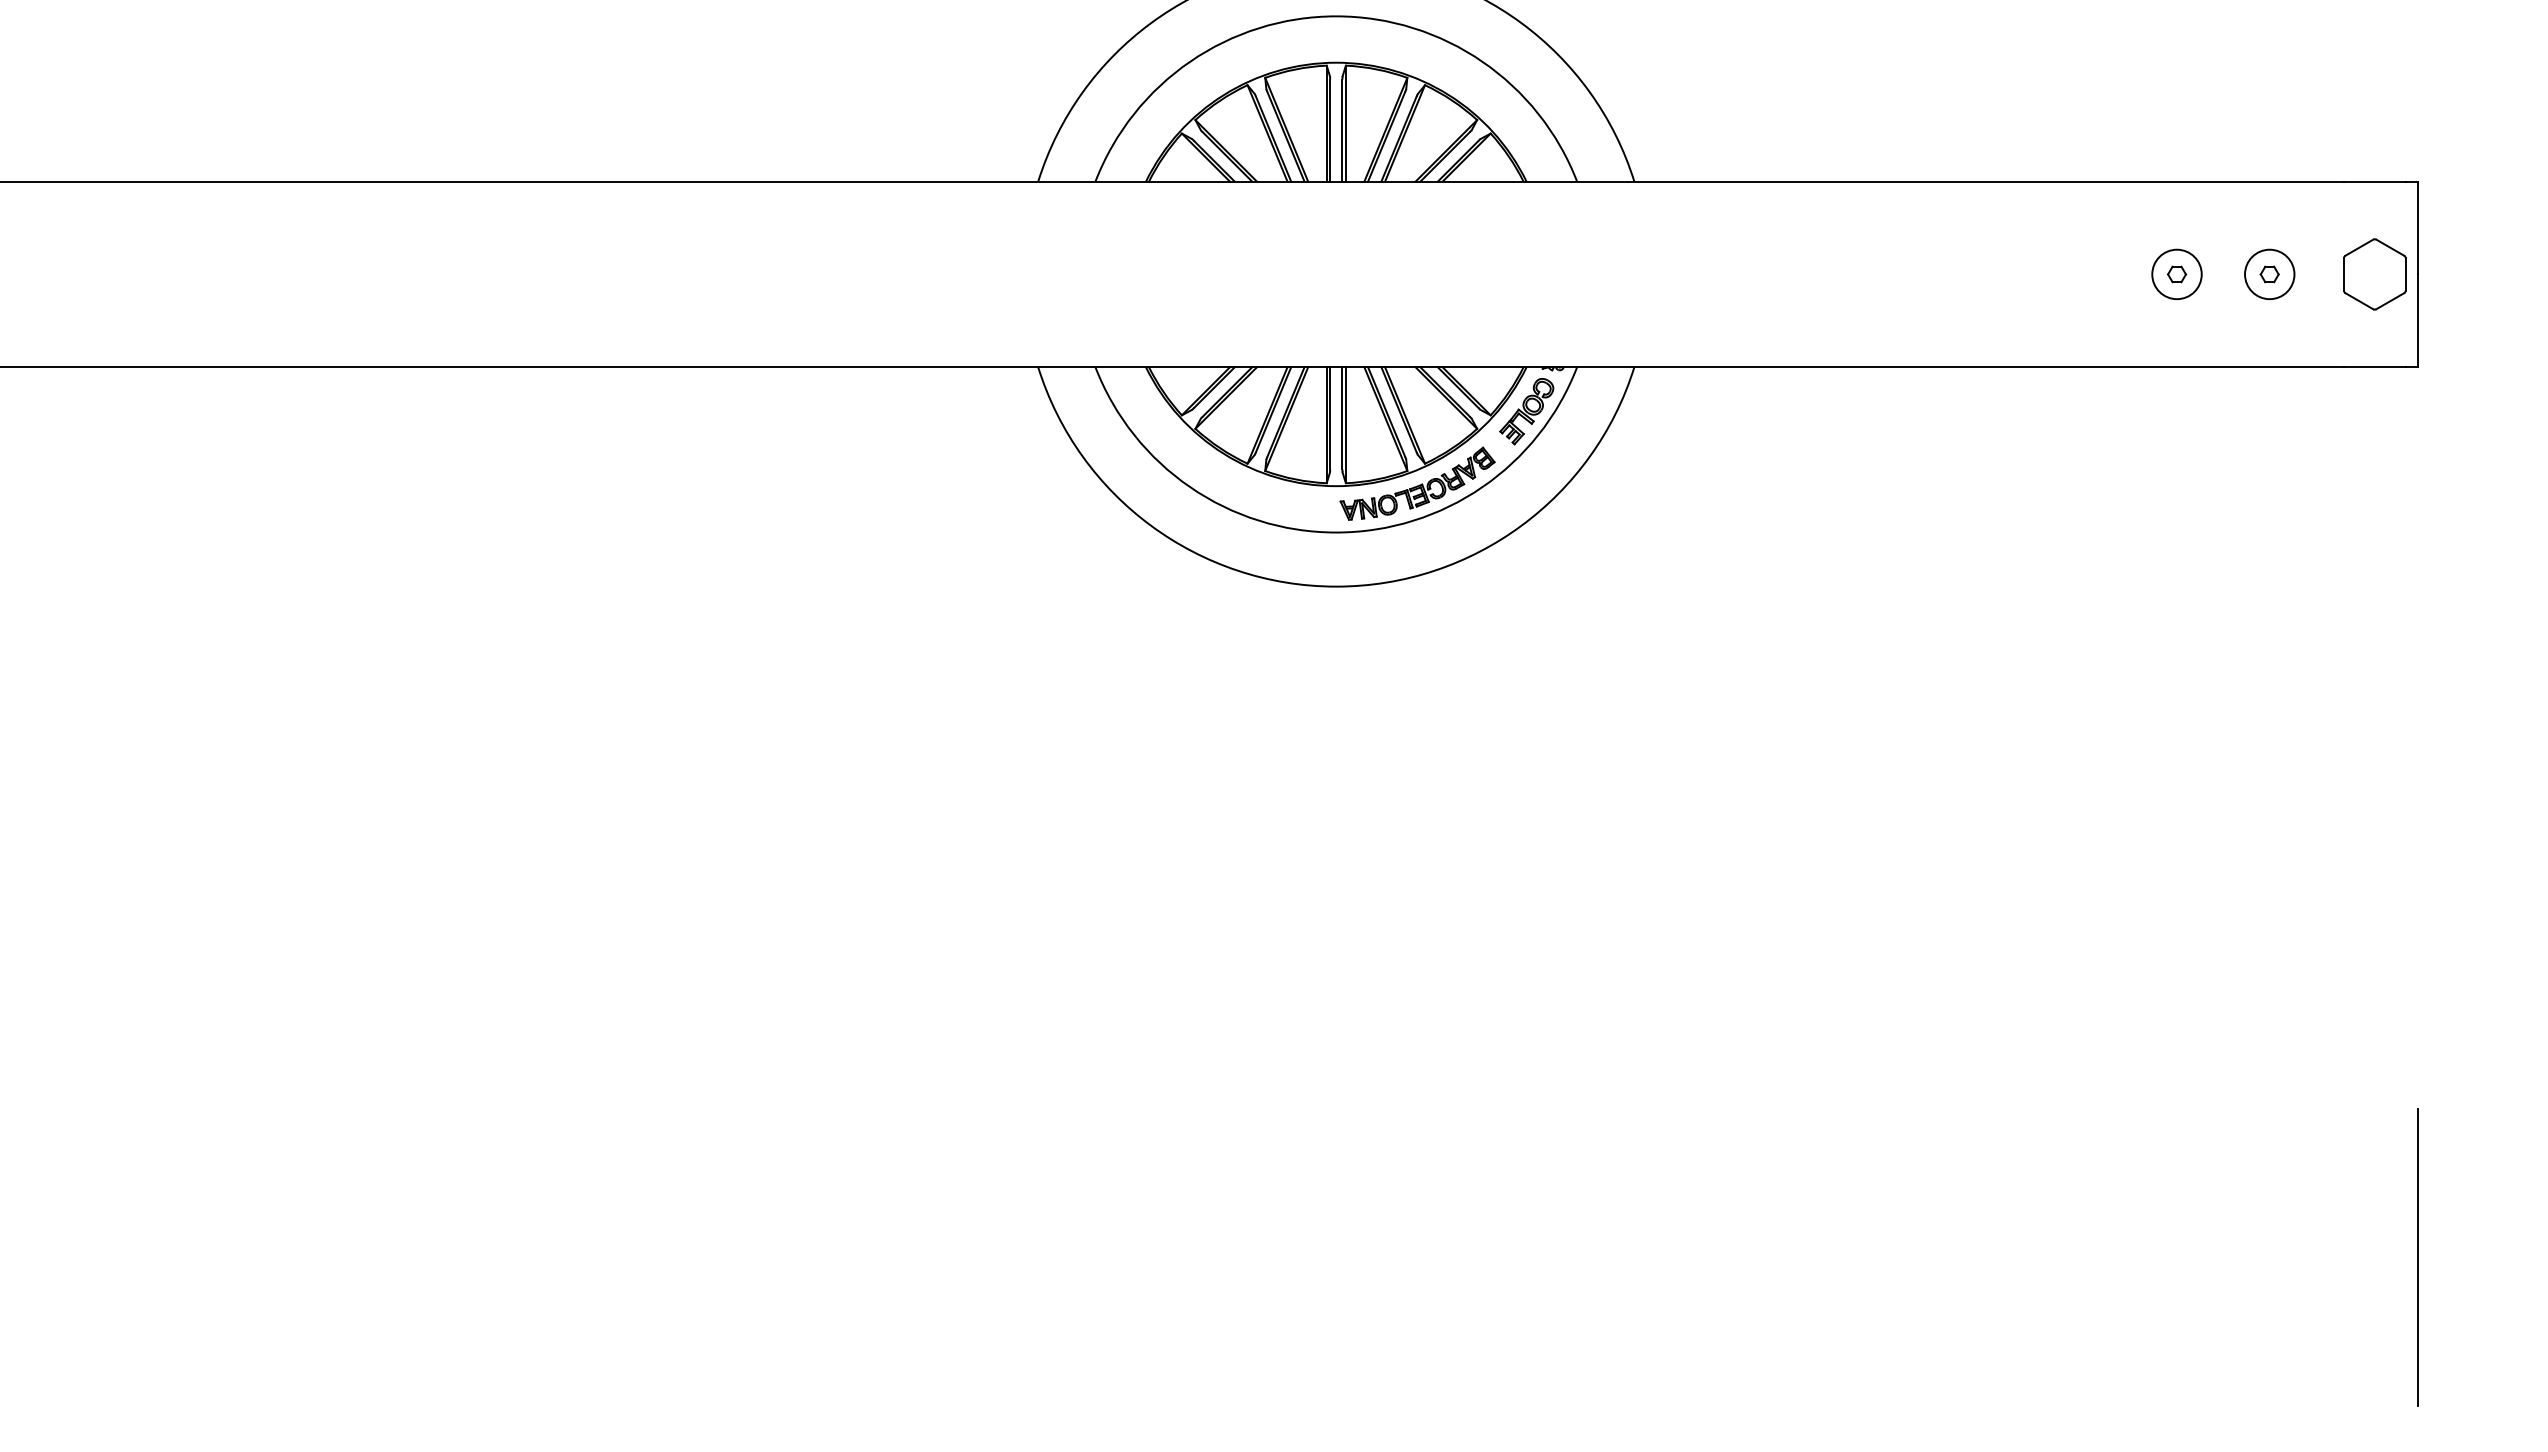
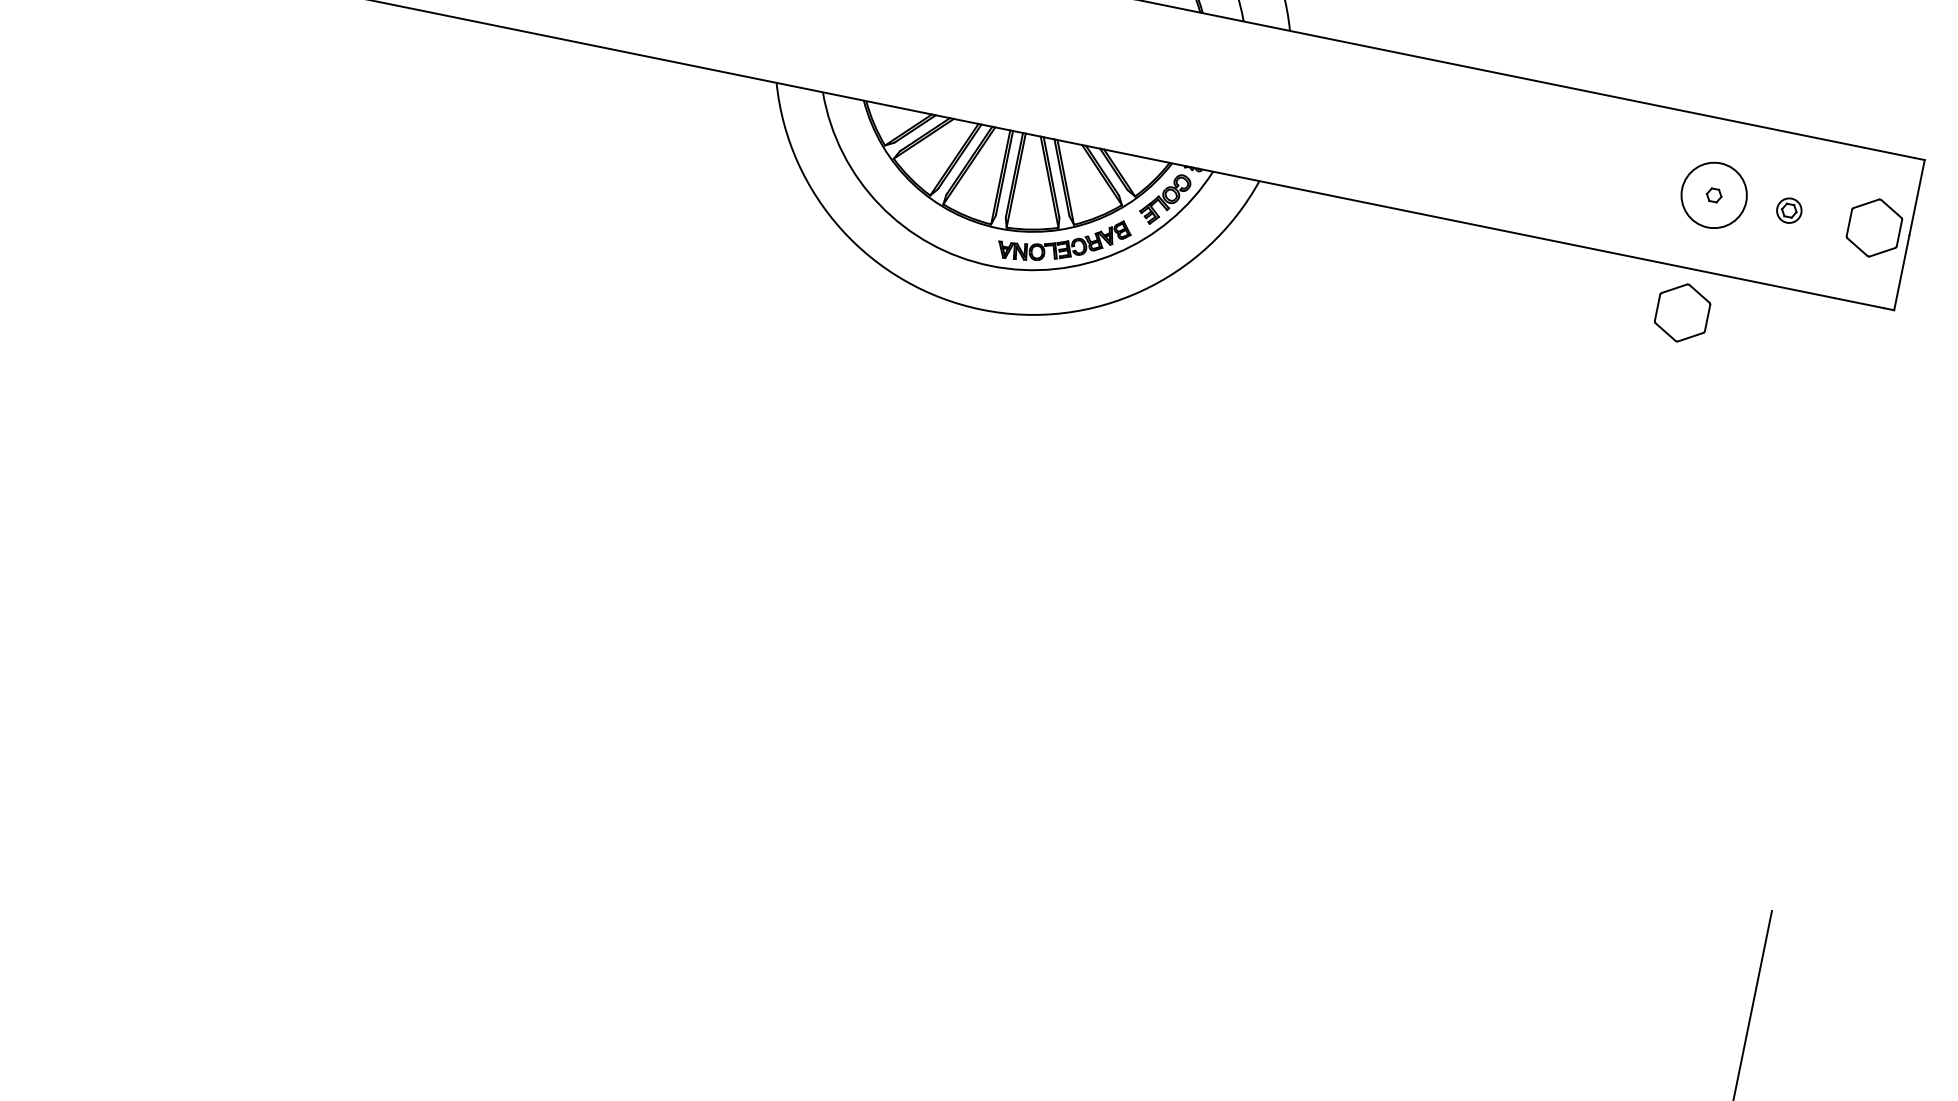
circle: (2176, 274) -> (1713, 195), size x1.6
circle: (2269, 274) -> (1789, 210), size x0.6
part: (2167, 421) -> (1682, 312), added

